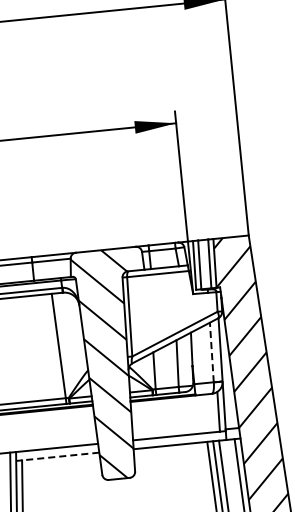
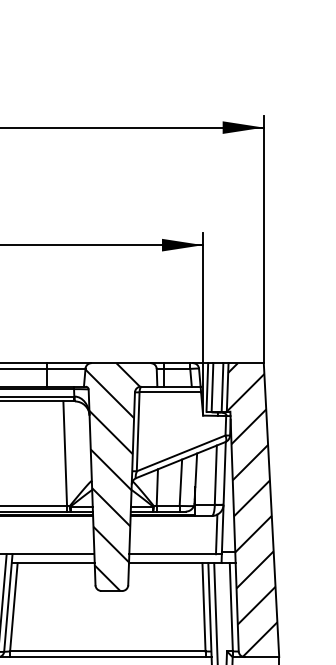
line: (211, 352) -> (215, 475), dashed -> solid
line: (57, 457) -> (52, 563), dashed -> solid

